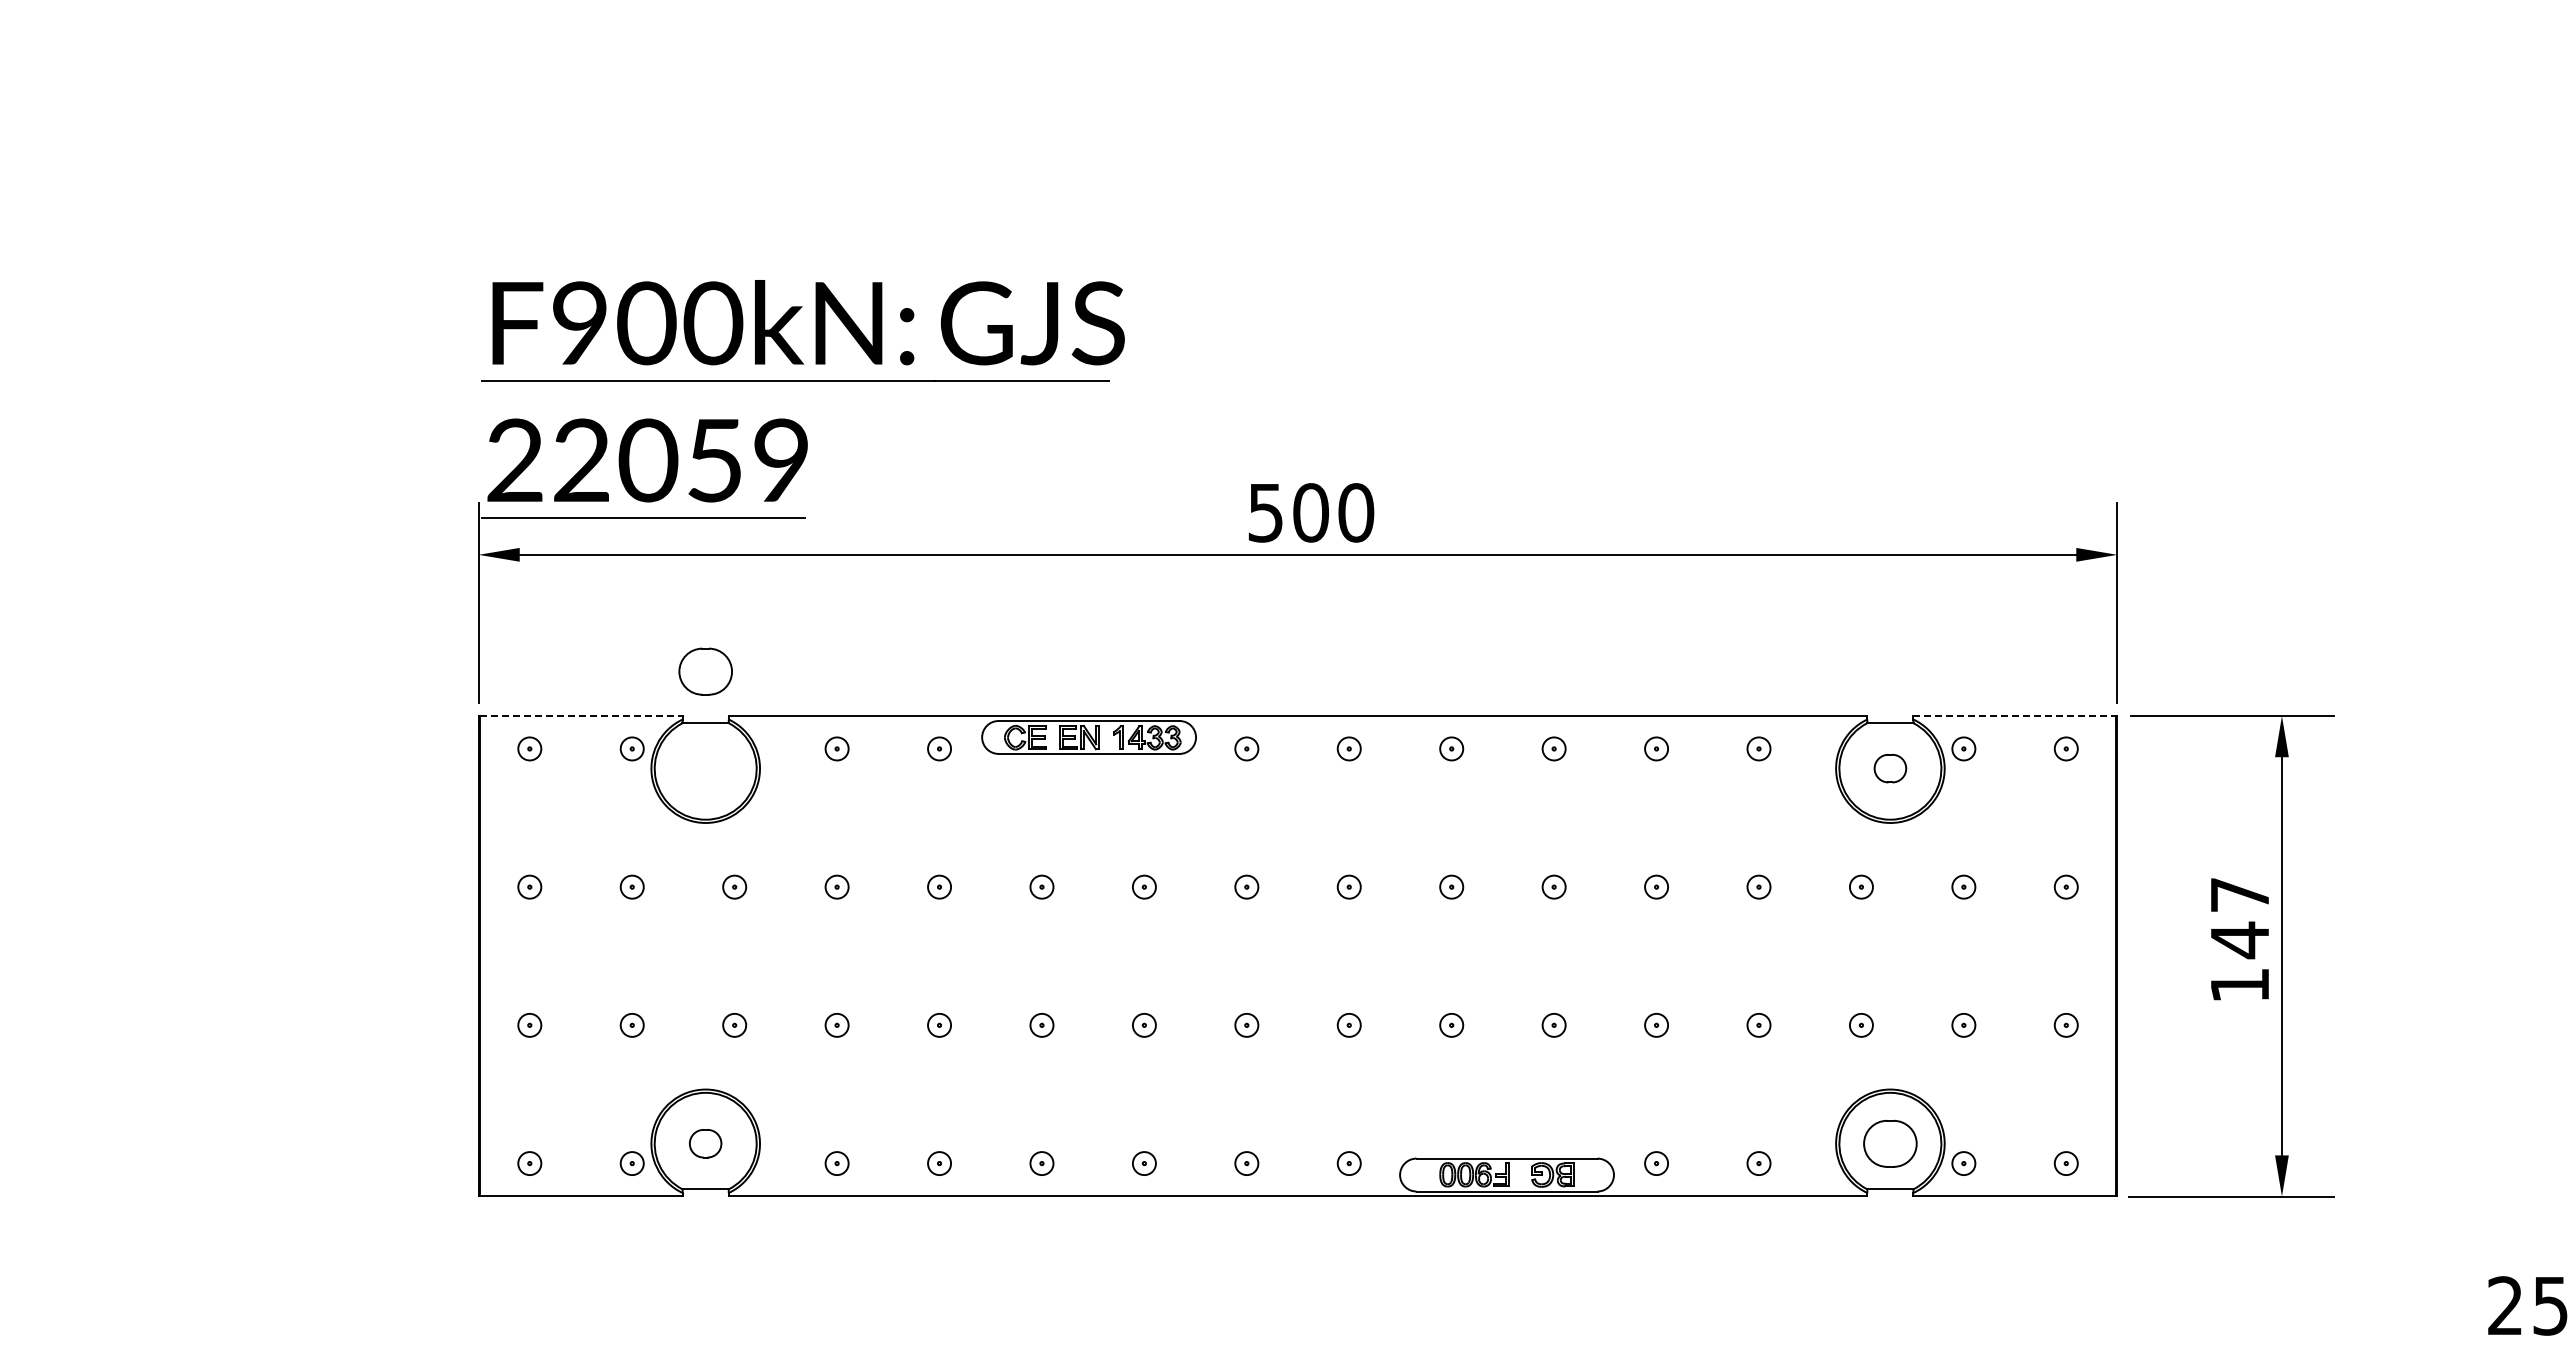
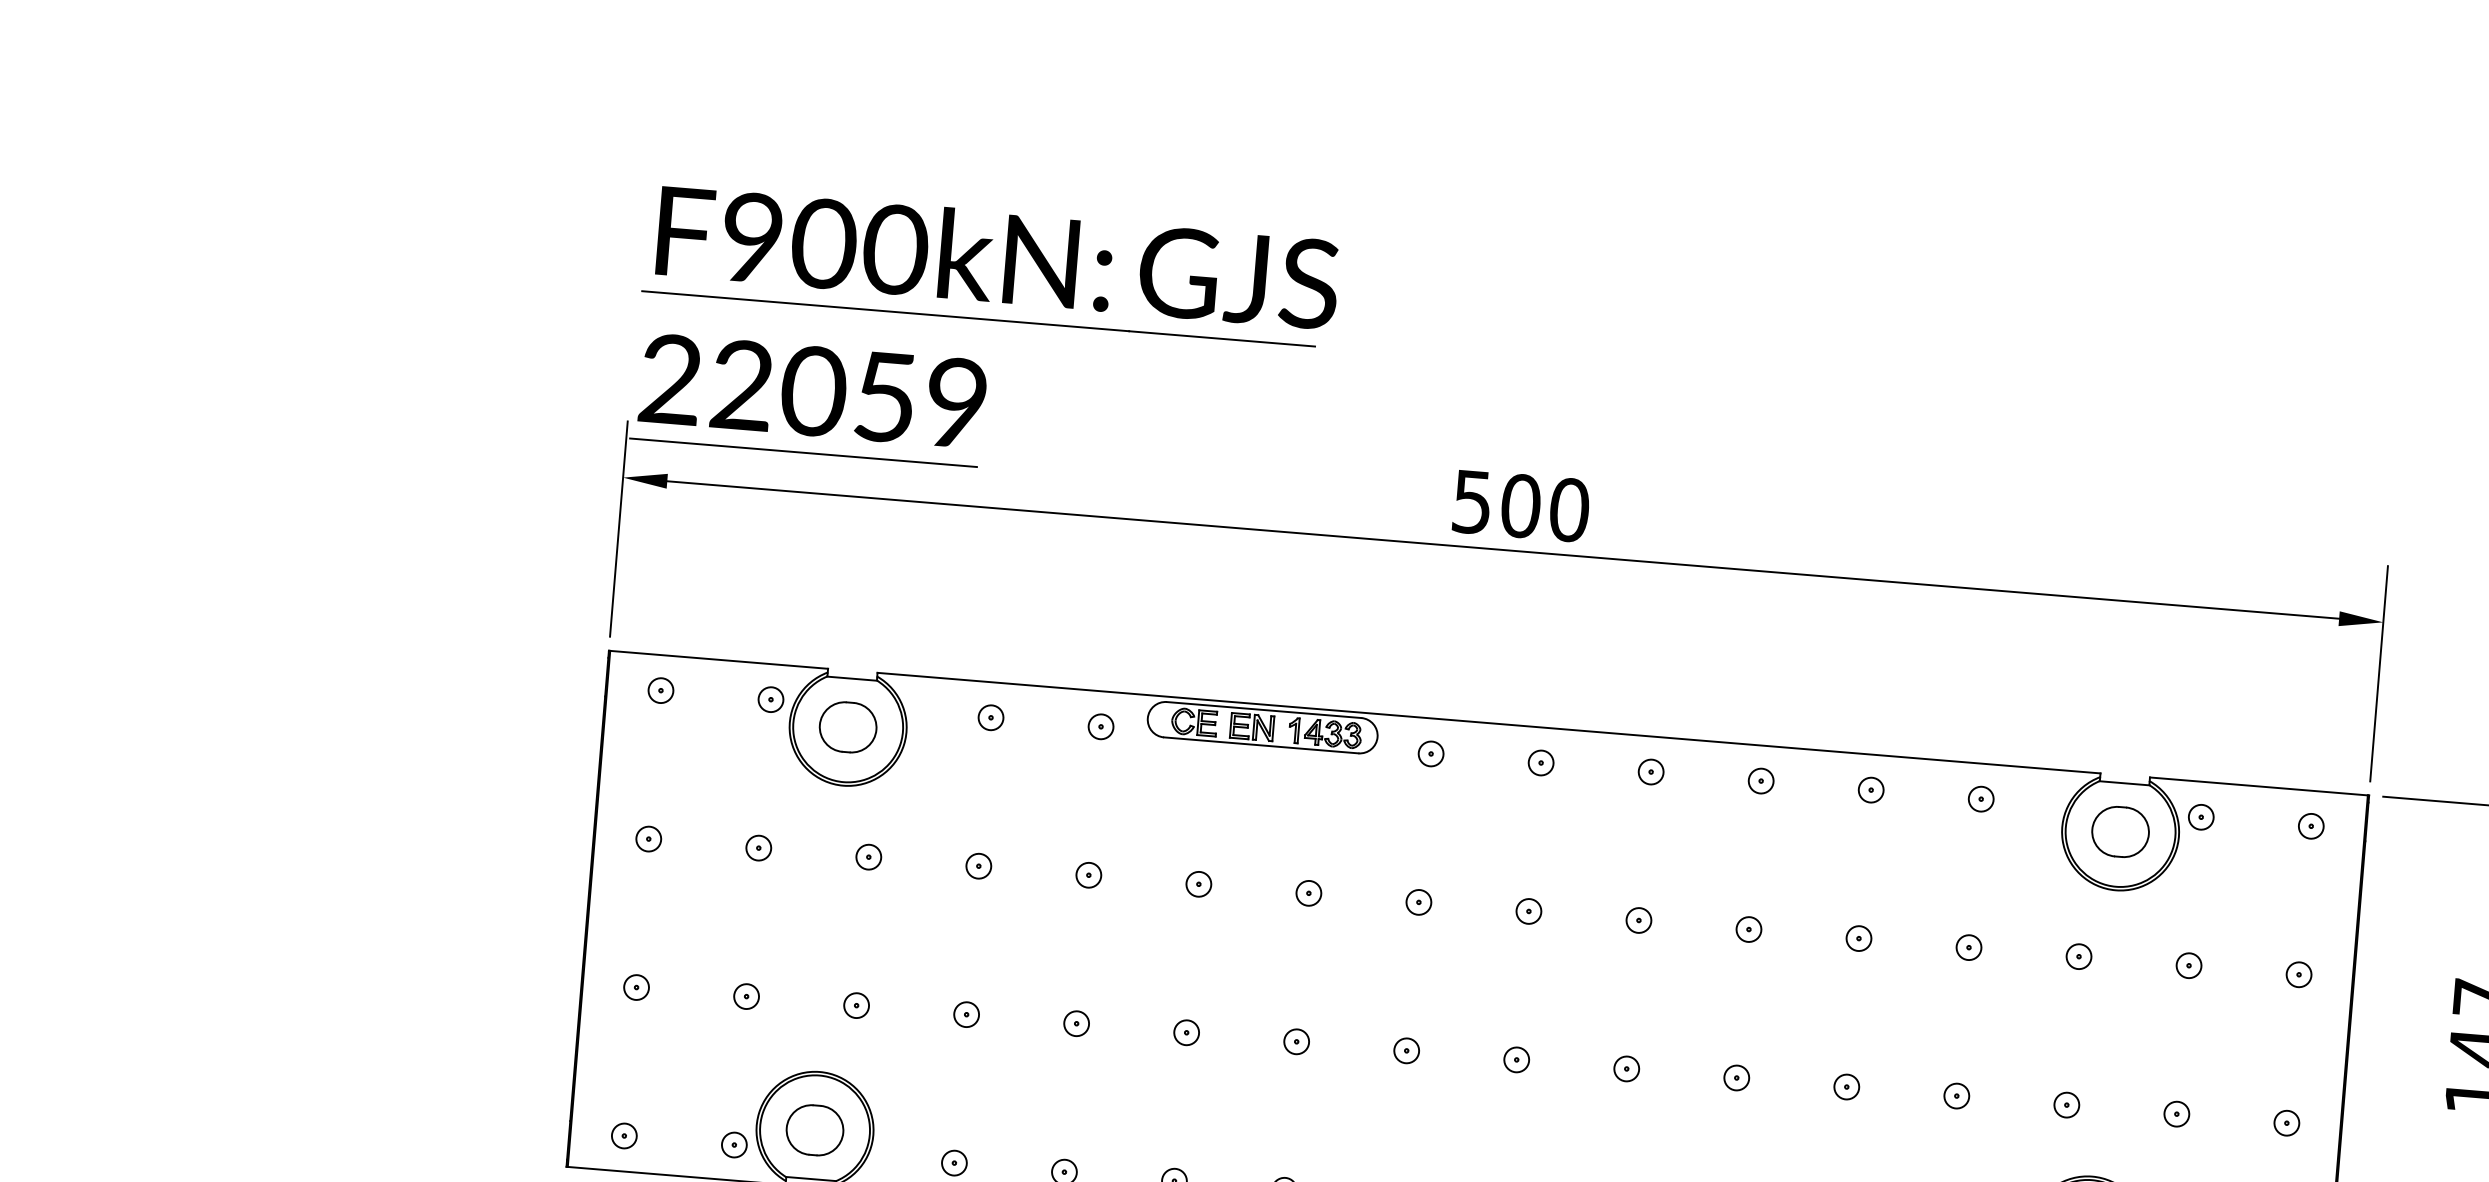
part: (705, 671) -> (847, 727), moved
line: (581, 716) -> (719, 660), dashed -> solid
line: (2015, 716) -> (2259, 786), dashed -> solid
part: (1890, 768) -> (2120, 831), size x1.67
part: (705, 1143) -> (814, 1129), size x1.67

